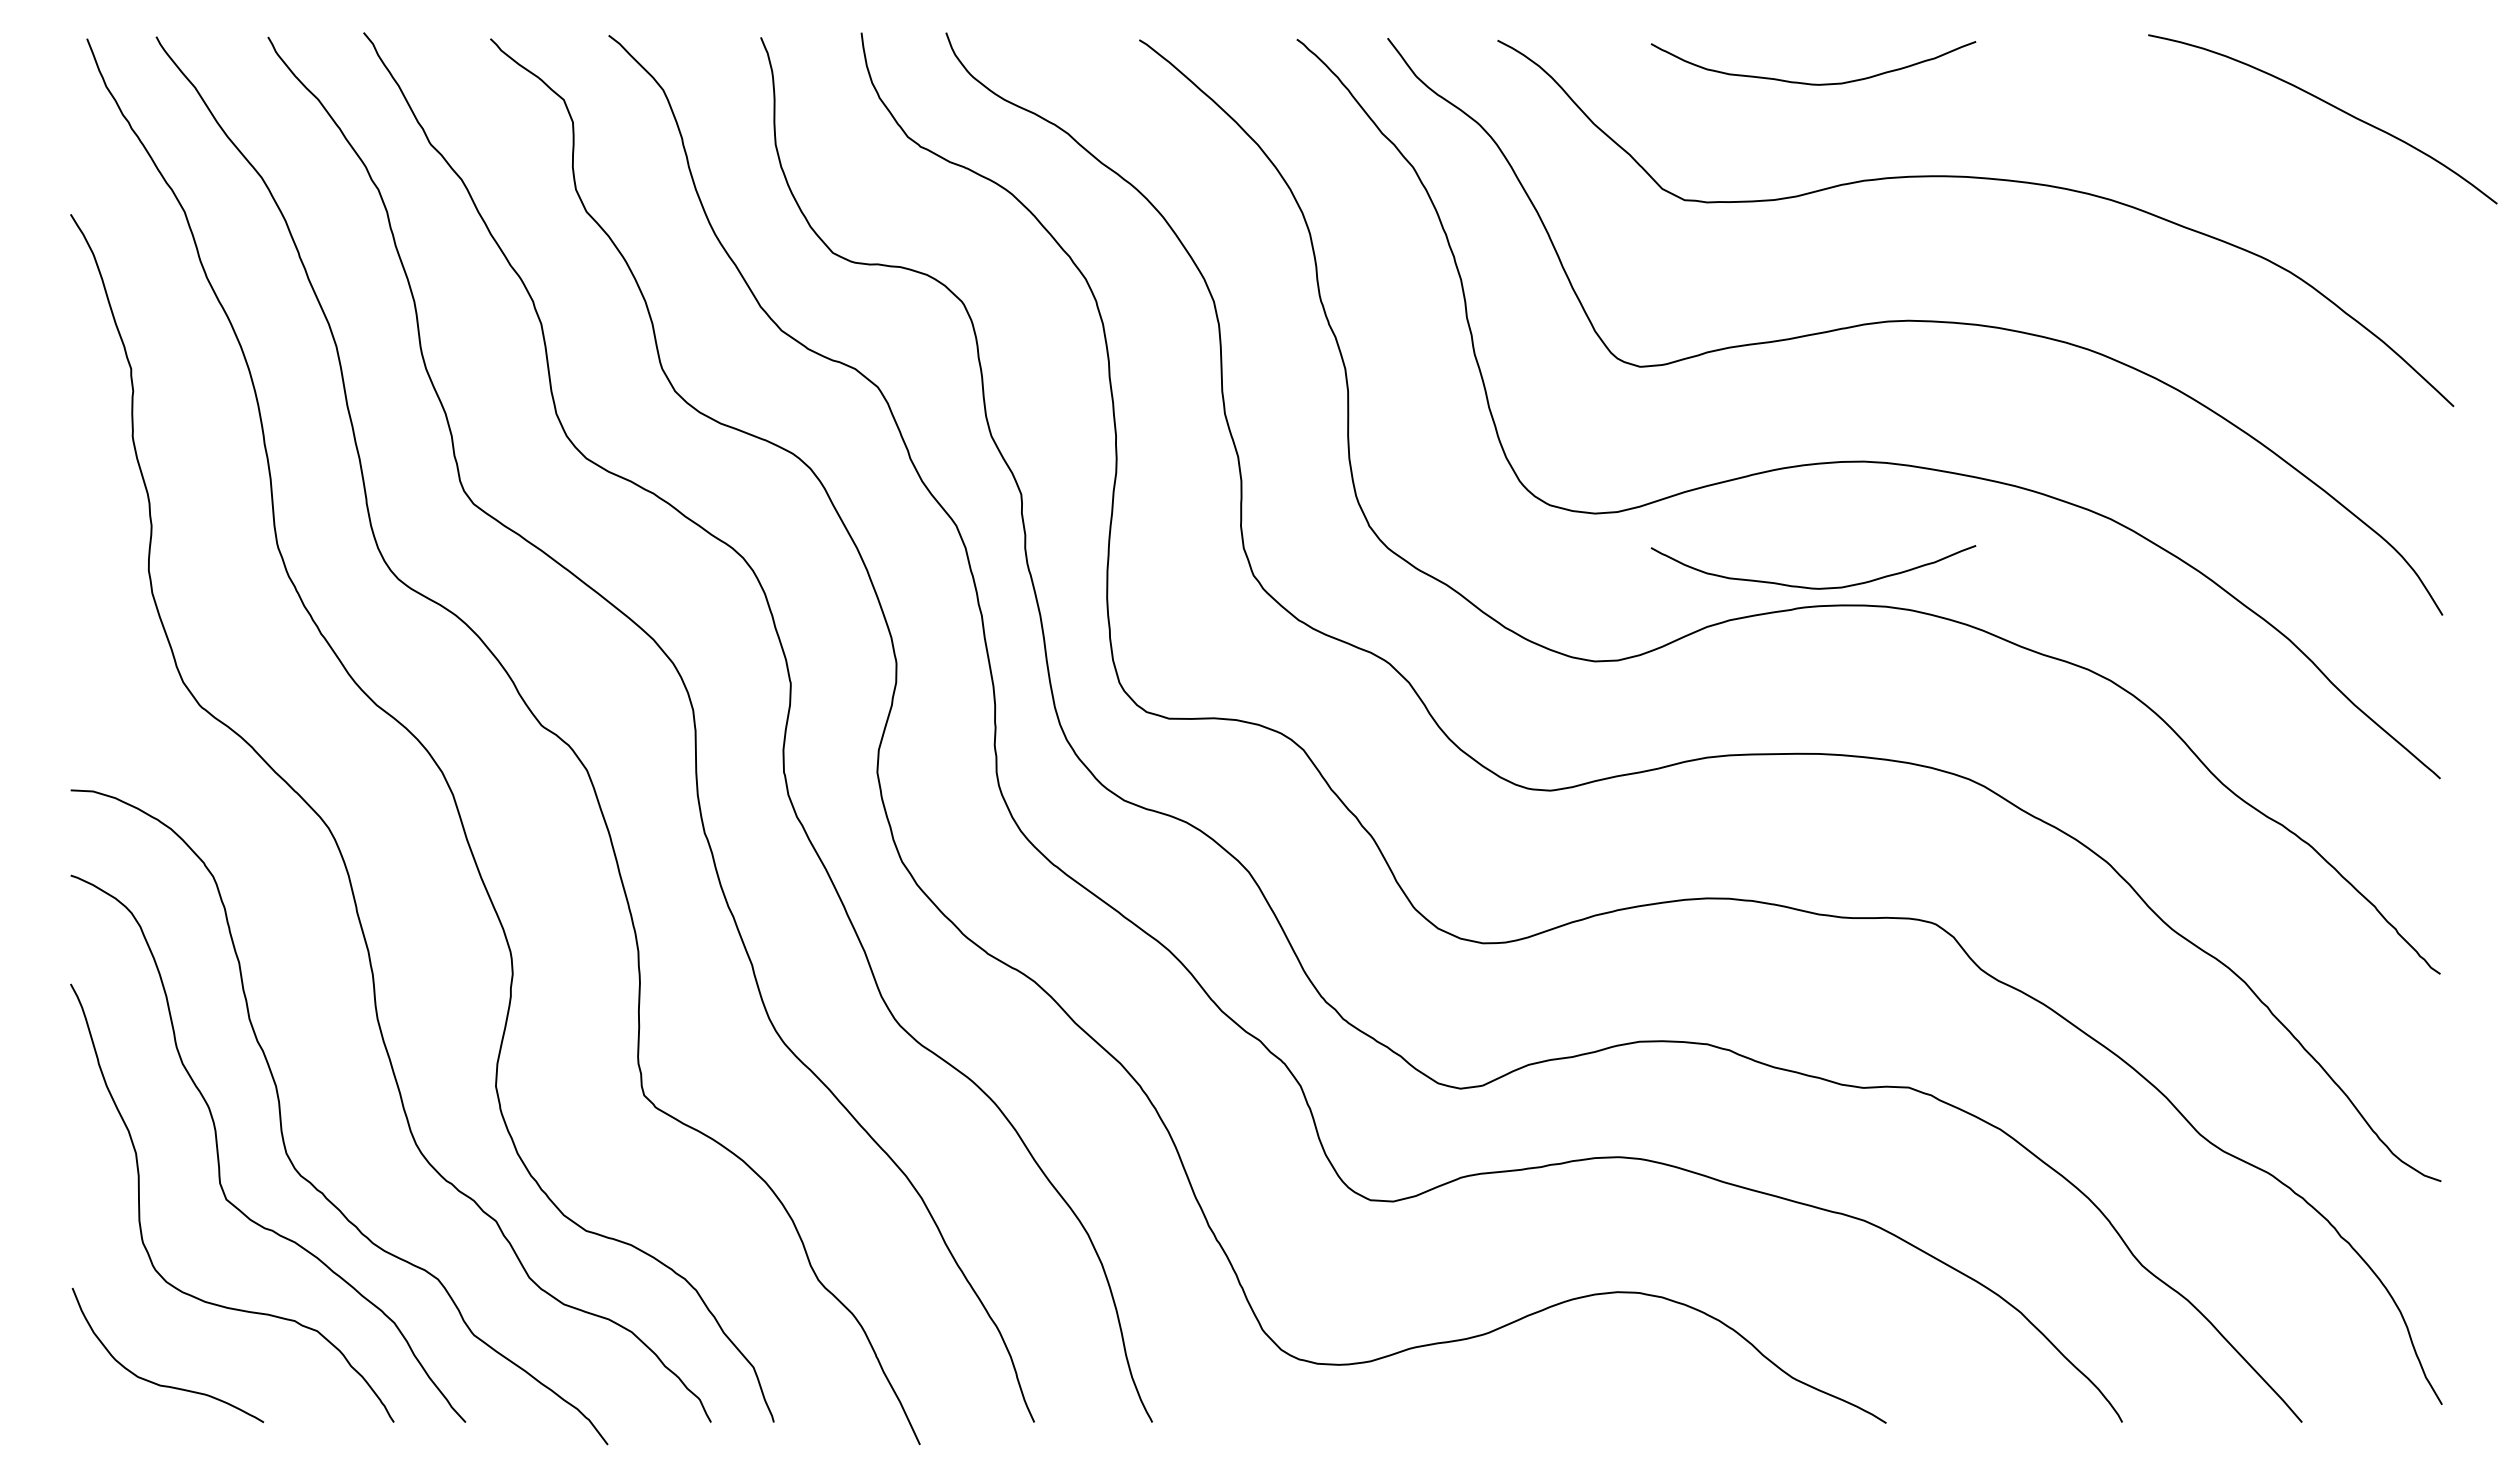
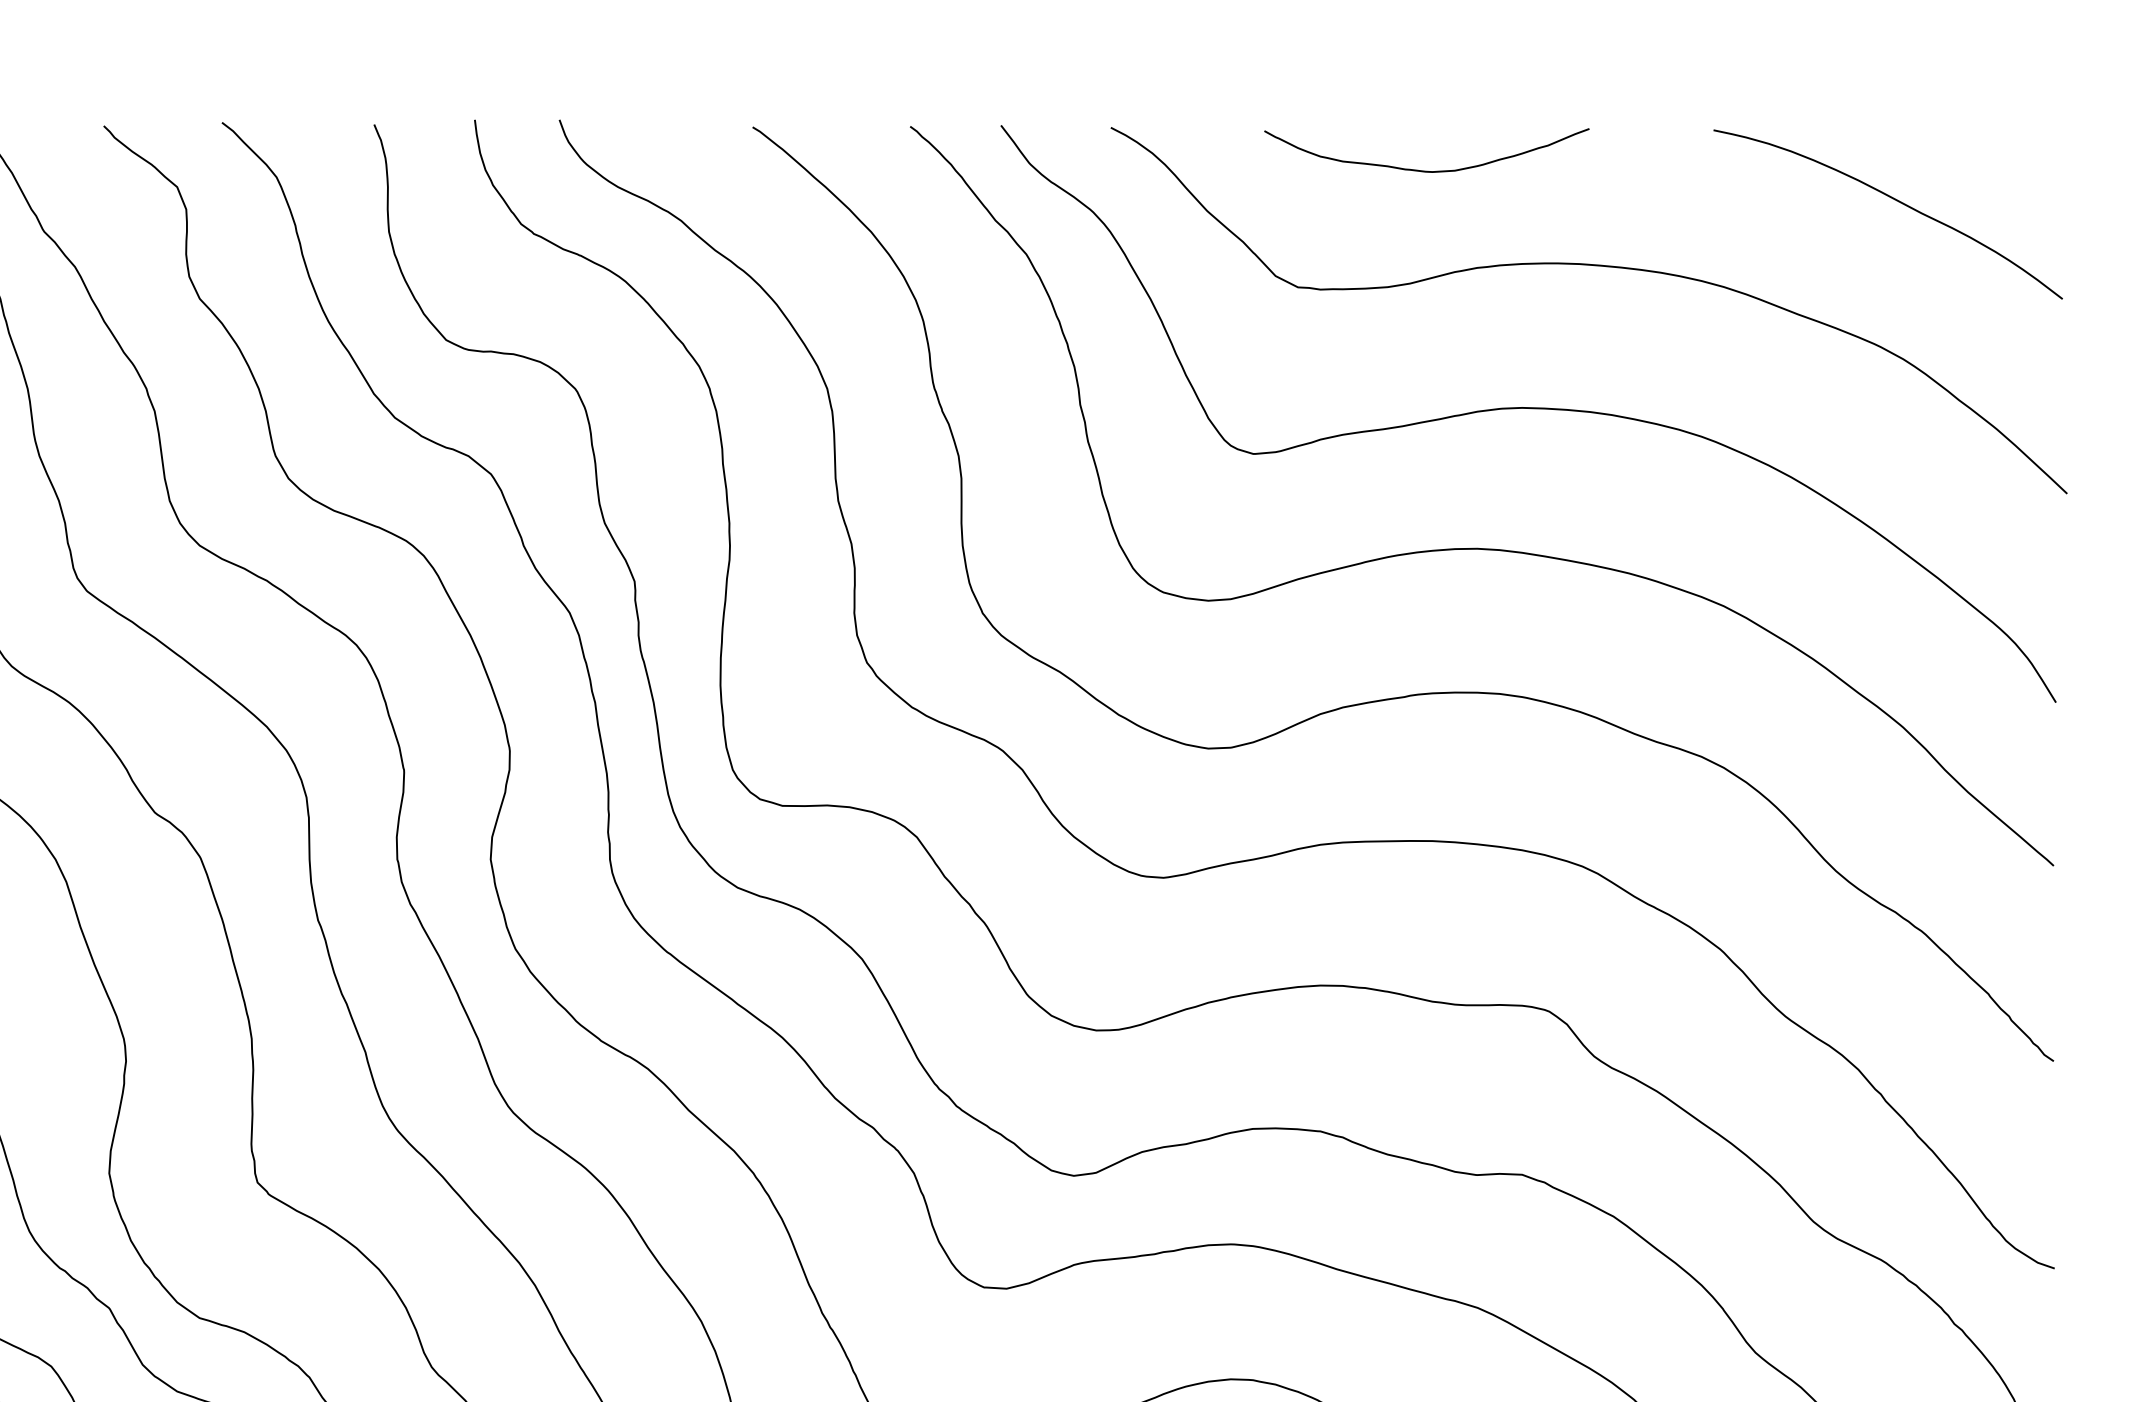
curve: (2329, 105) -> (1894, 200), moved
curve: (1813, 587) -> (1426, 674), removed

